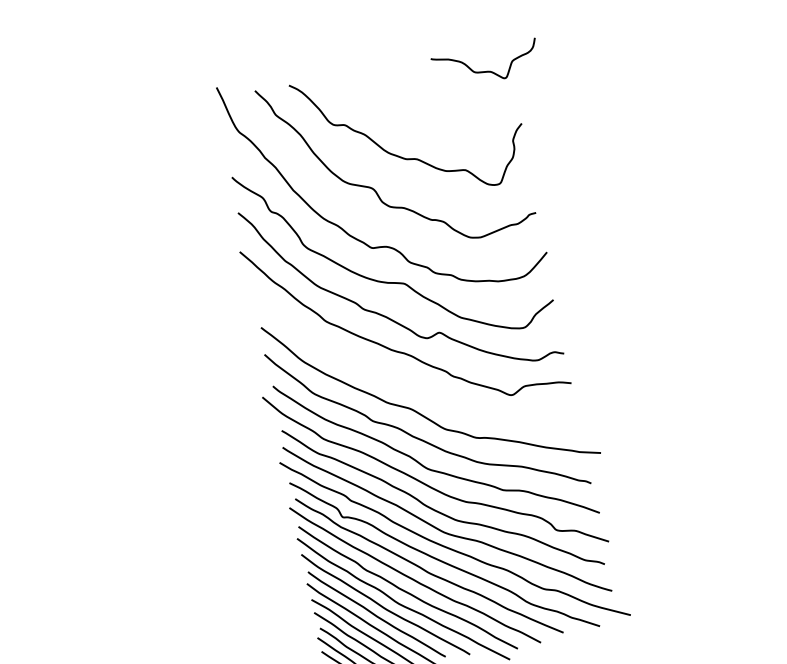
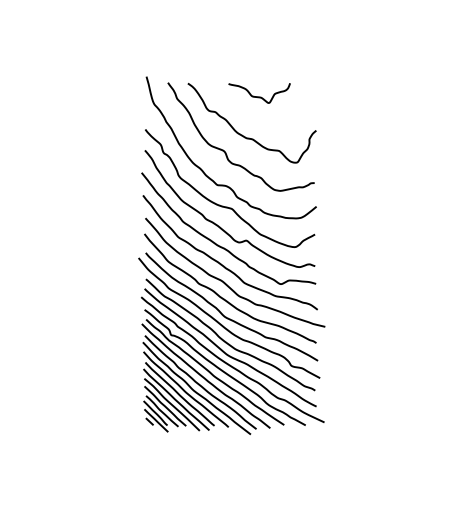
curve: (487, 70) -> (259, 96), moved
curve: (402, 378) -> (220, 262), added

